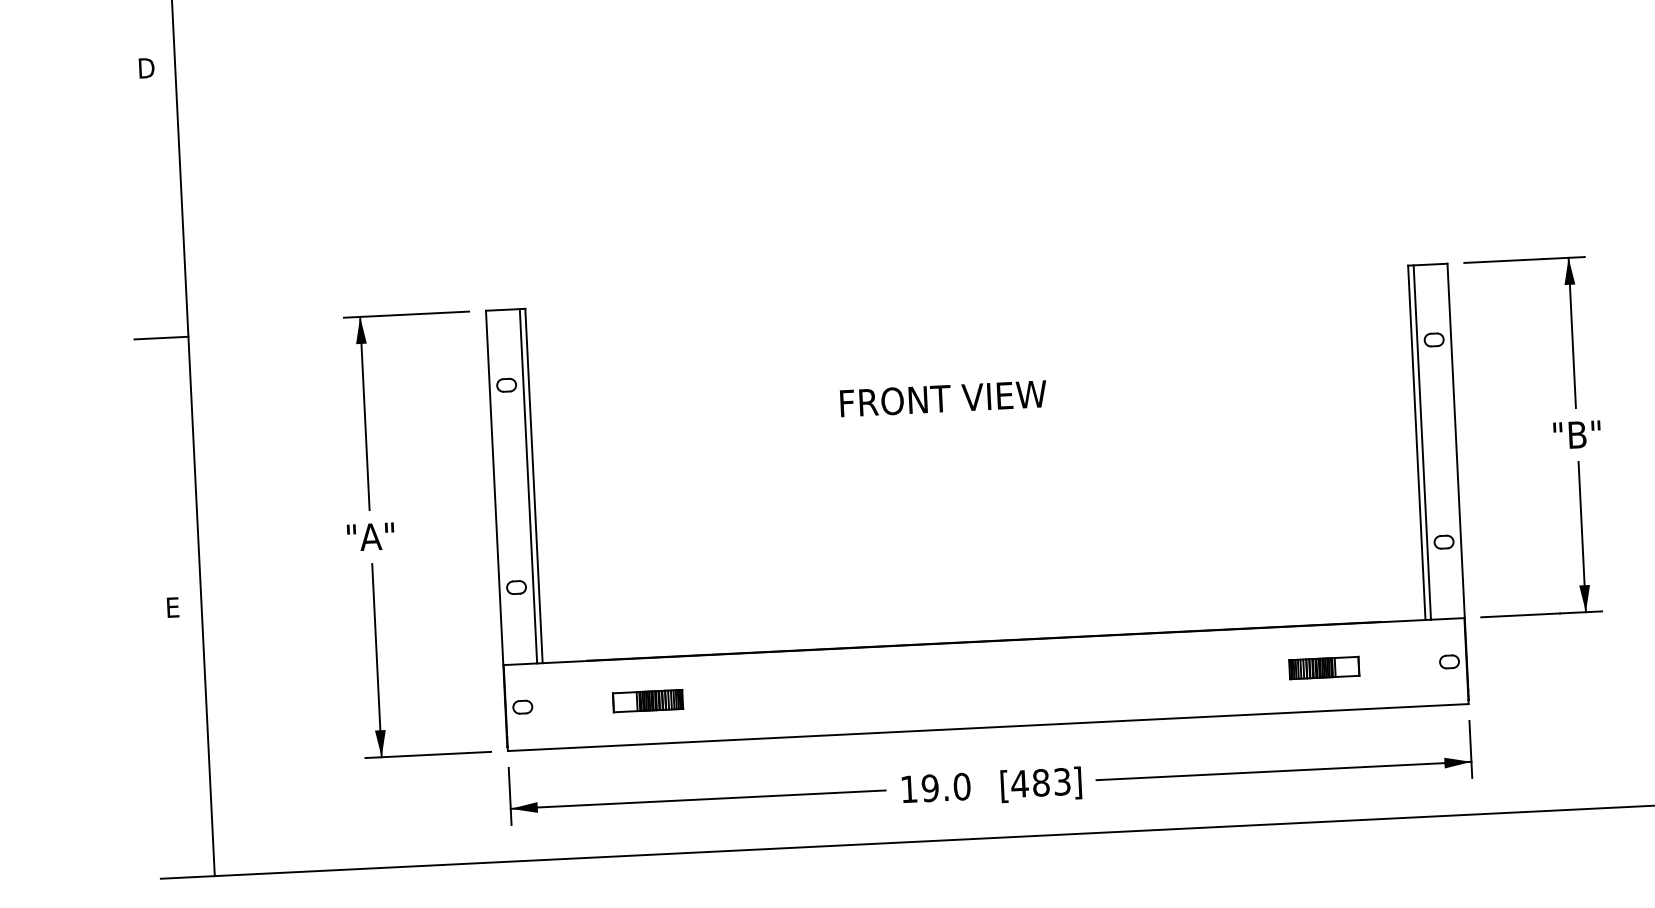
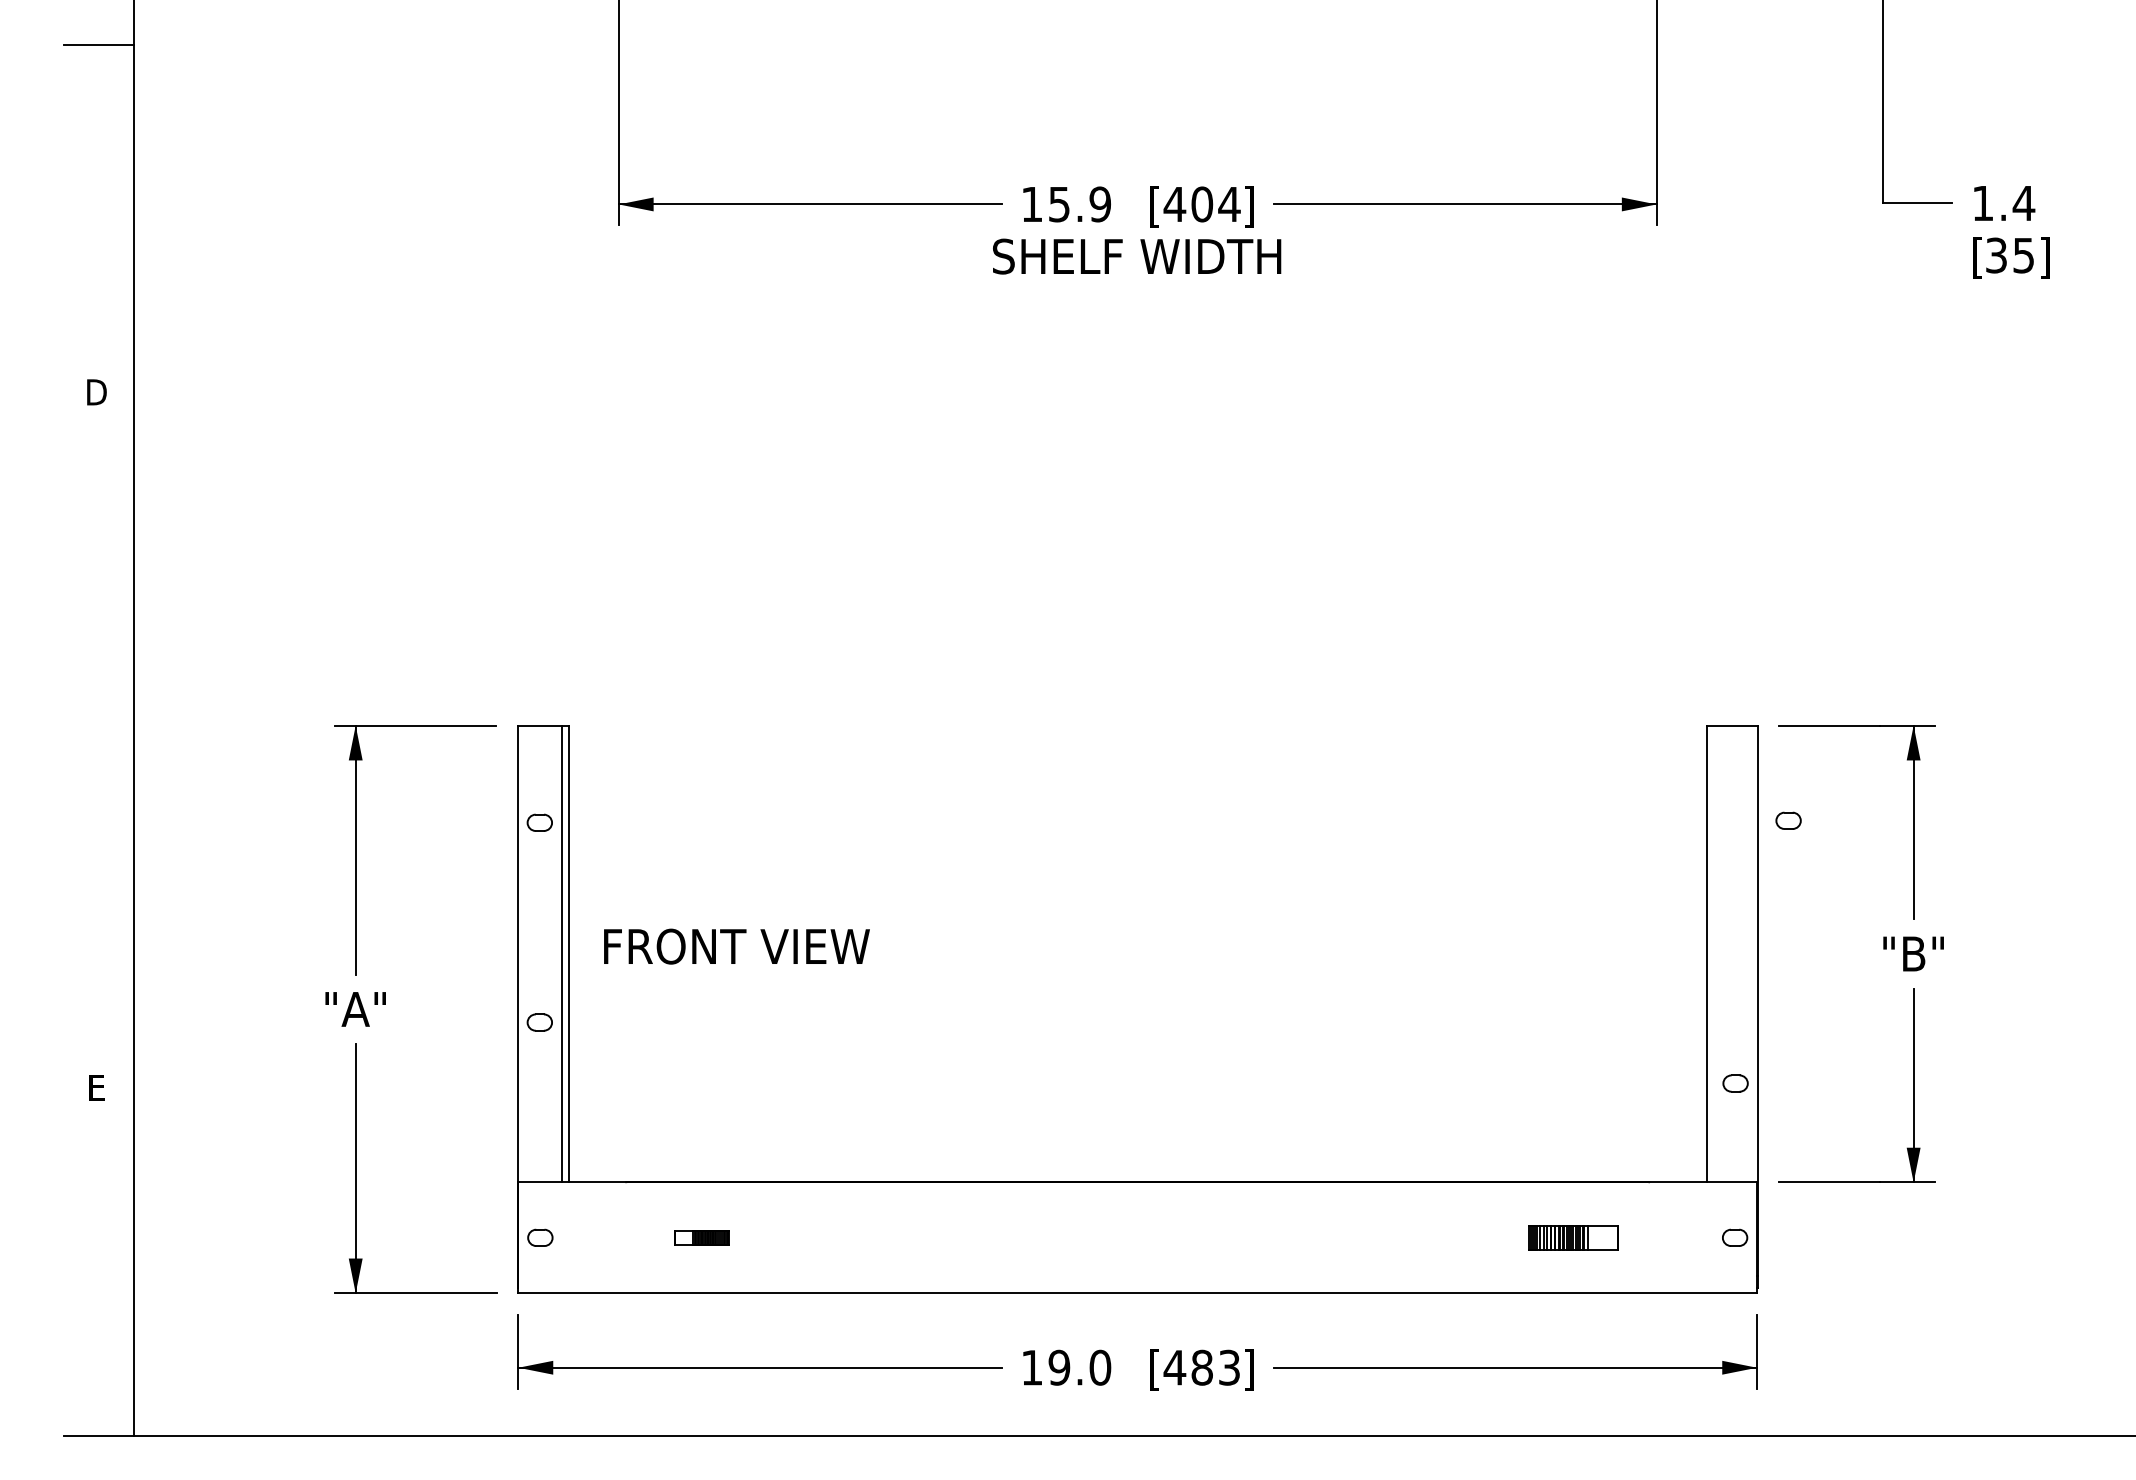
line: (161, 338) -> (98, 740), removed
part: (1434, 339) -> (1788, 820), moved
text: (943, 398) -> (736, 946), moved
line: (1421, 442) -> (1713, 953), removed
part: (516, 587) -> (539, 1022), moved
part: (647, 700) -> (701, 1237), size x0.6

